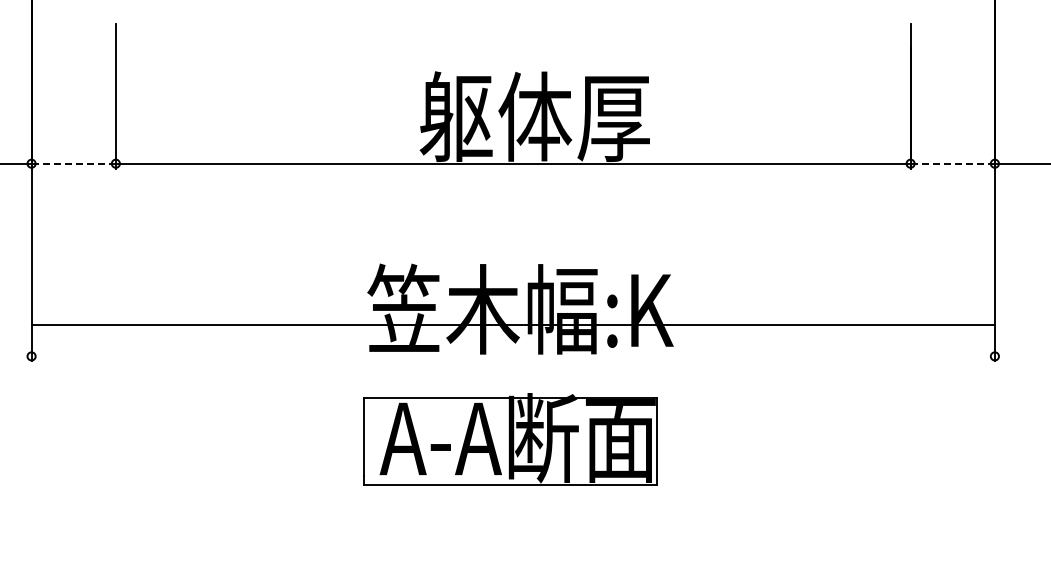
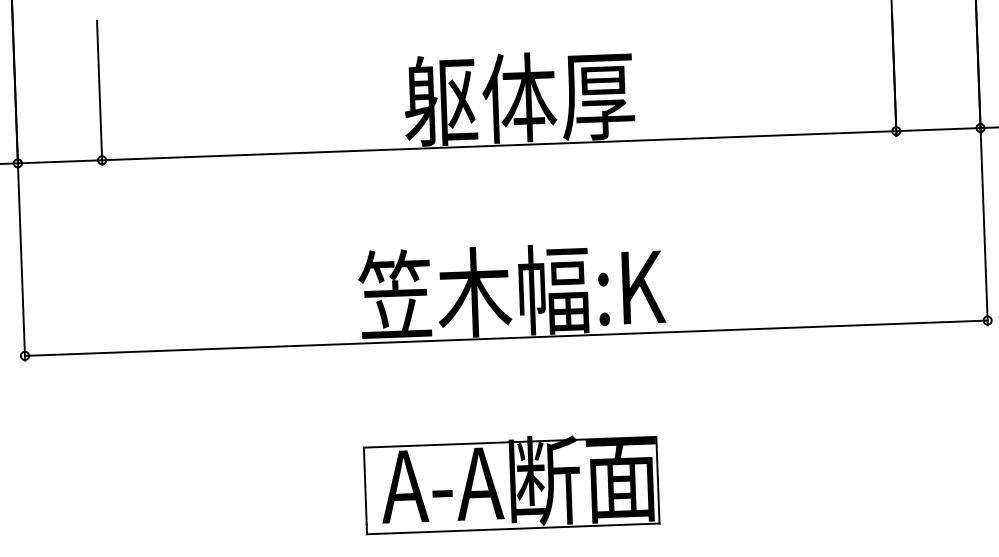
line: (73, 163) -> (59, 161), dashed -> solid
line: (953, 163) -> (939, 129), dashed -> solid
line: (512, 325) -> (505, 338), moved
part: (510, 439) -> (511, 483), moved

